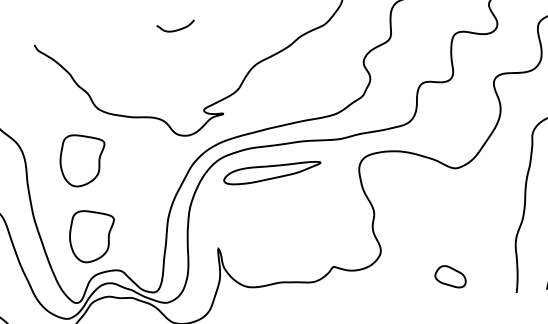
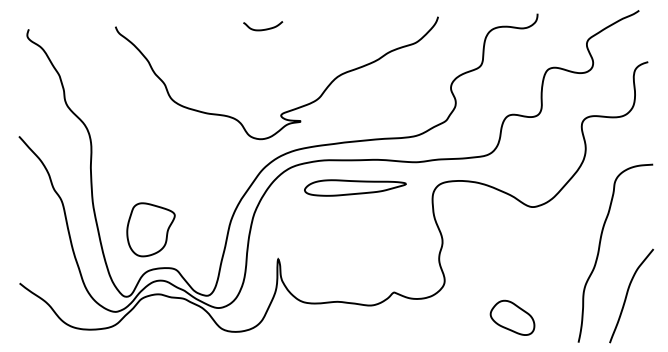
part: (82, 159) -> (150, 150), removed
part: (272, 172) -> (355, 187), moved
part: (450, 276) -> (512, 317), size x1.43

